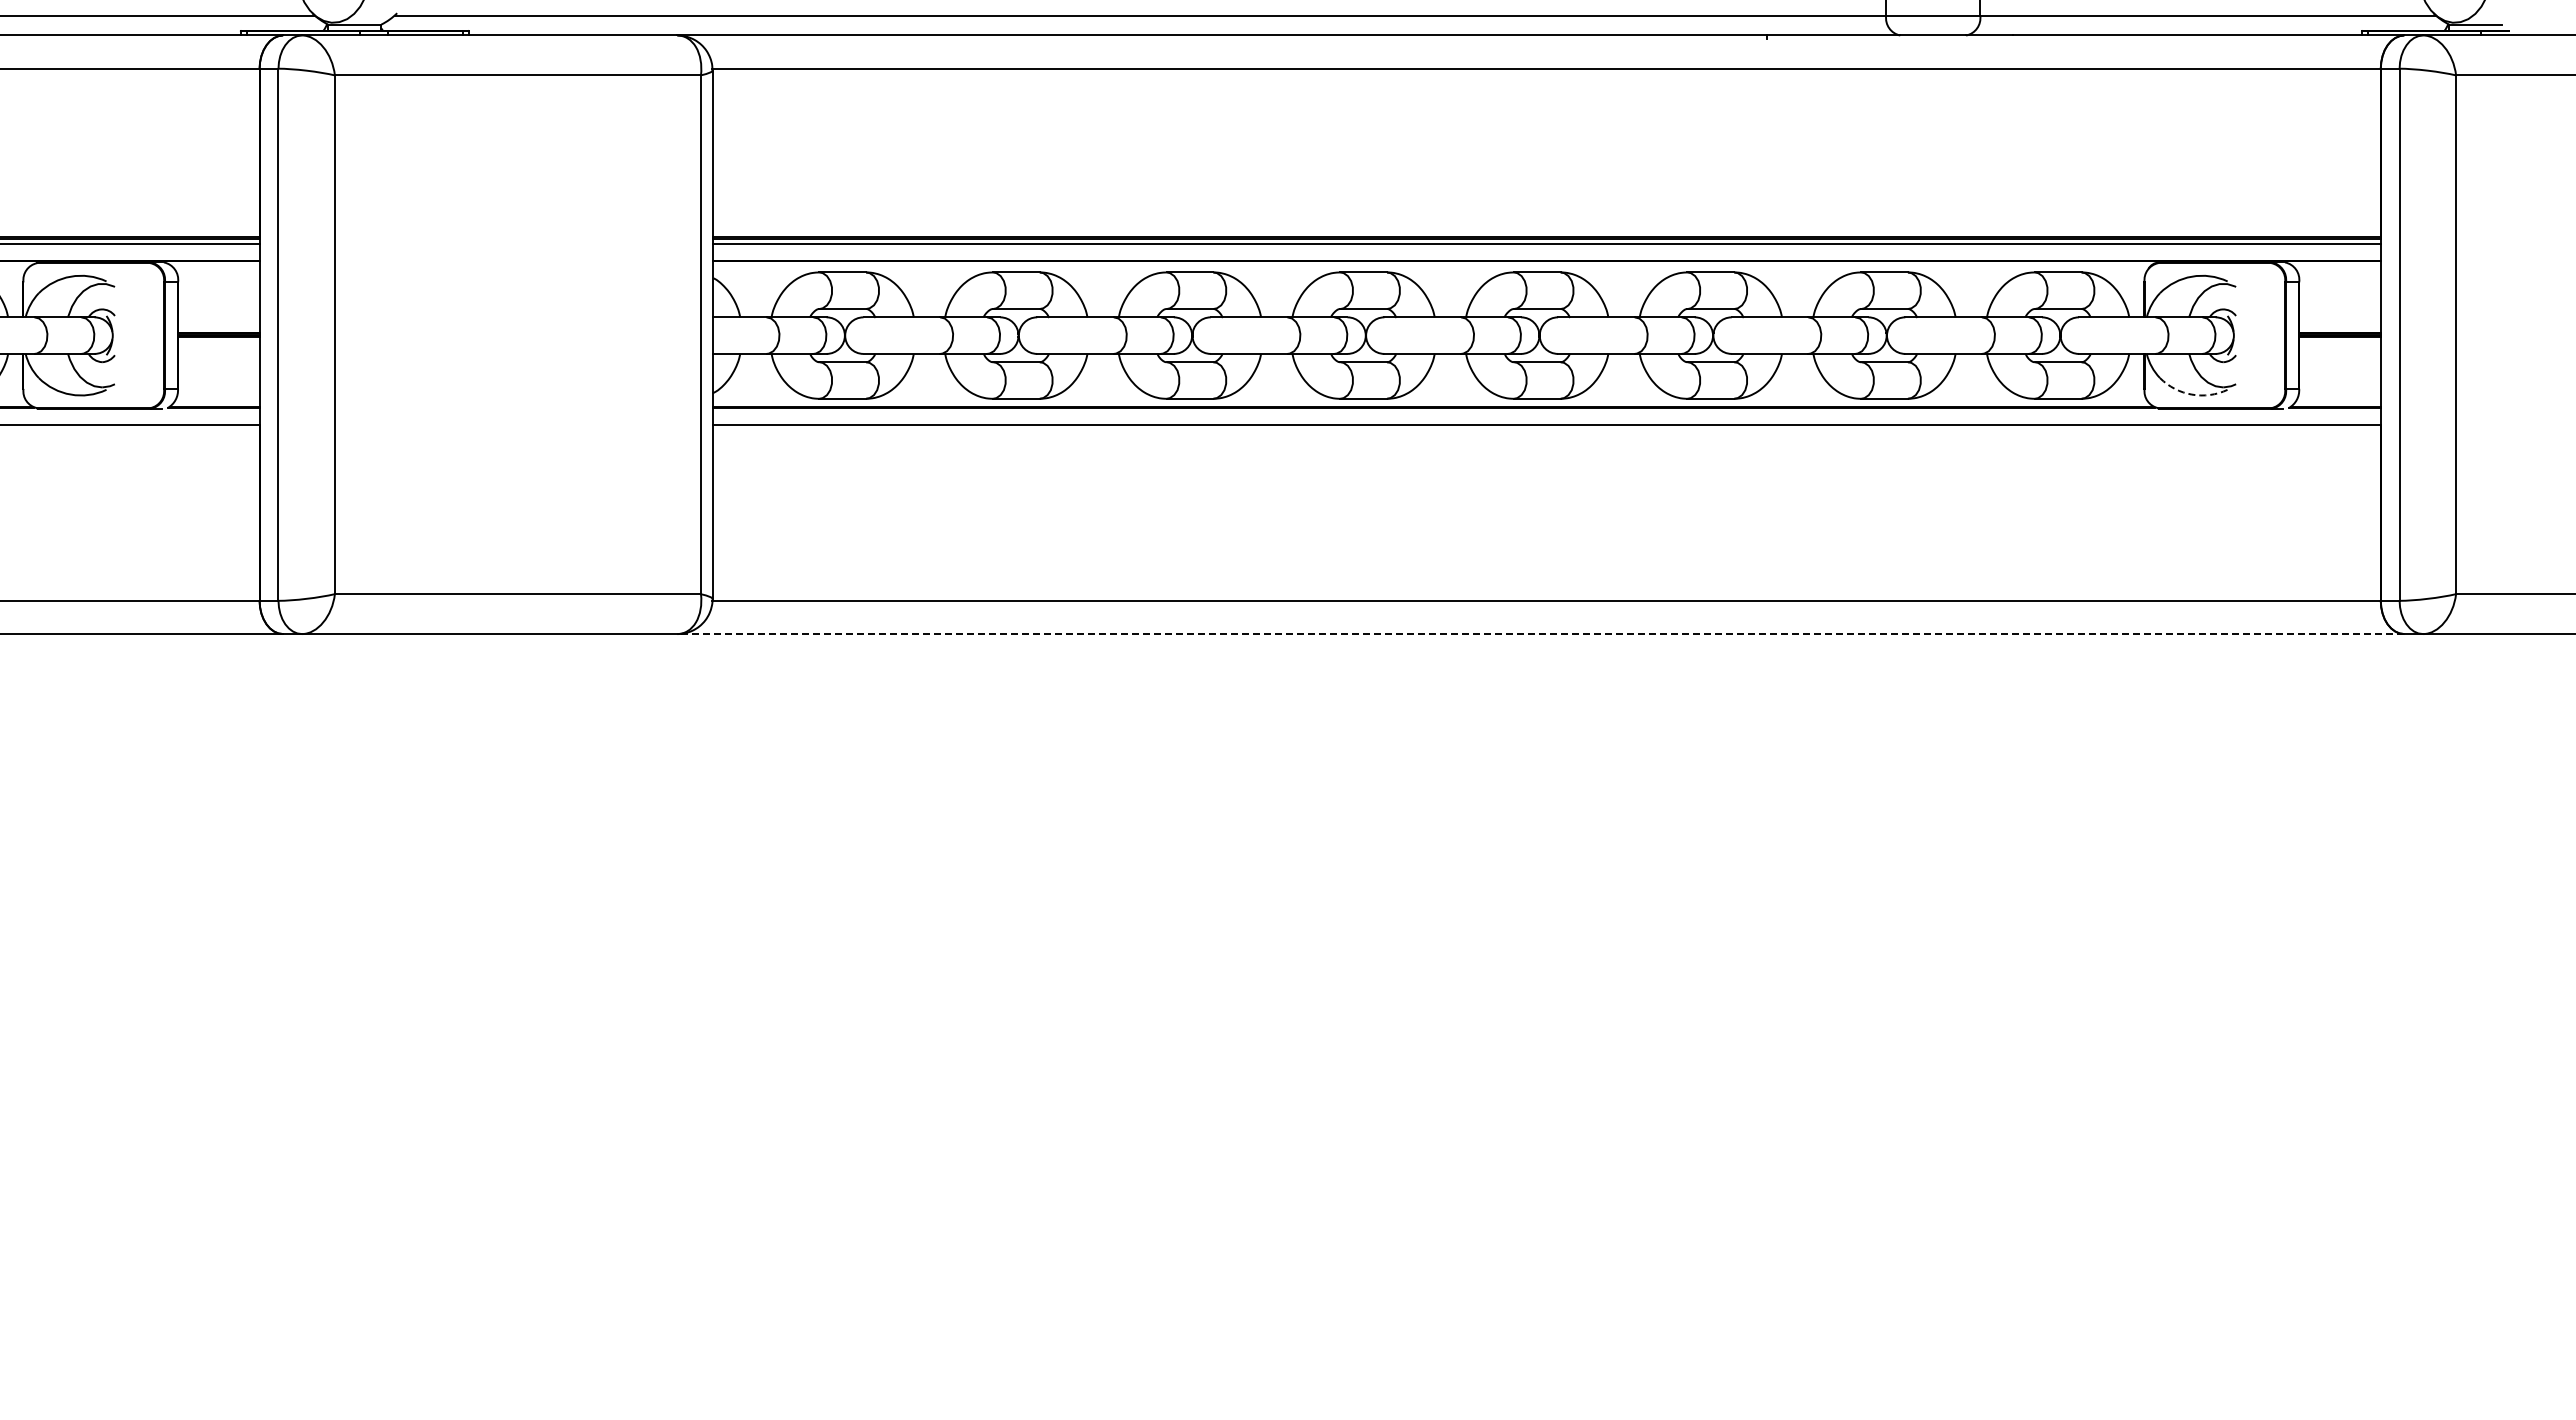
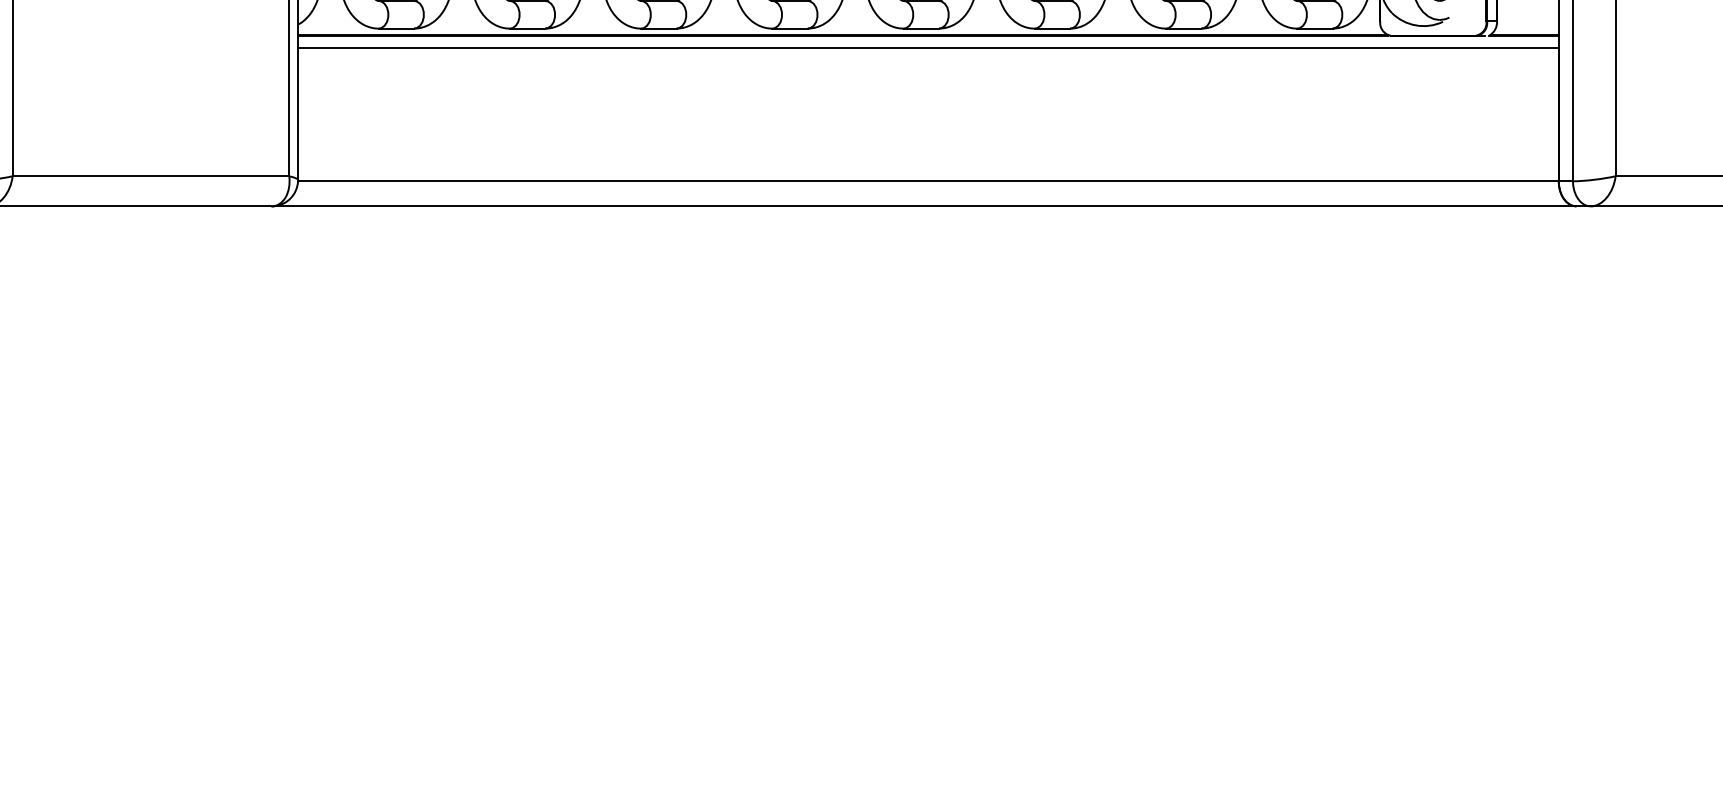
arc: (2191, 394) -> (1415, 25), dashed -> solid
line: (1542, 634) -> (925, 206), dashed -> solid

